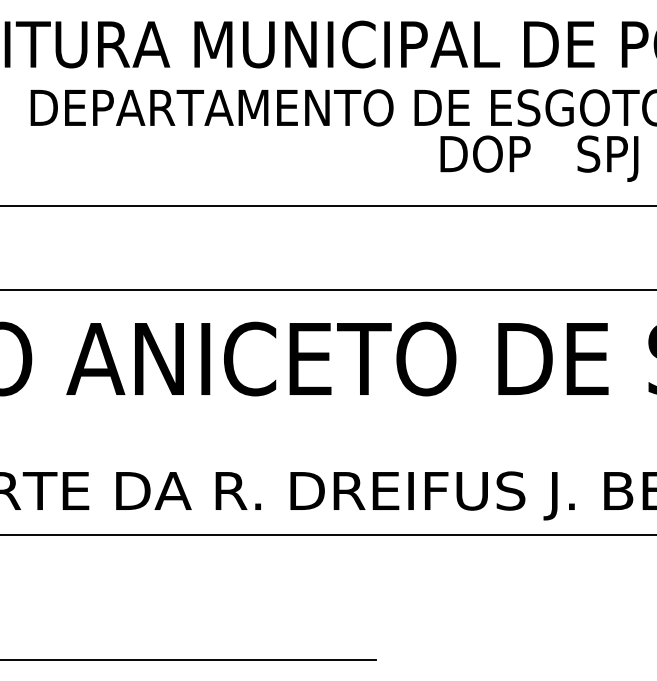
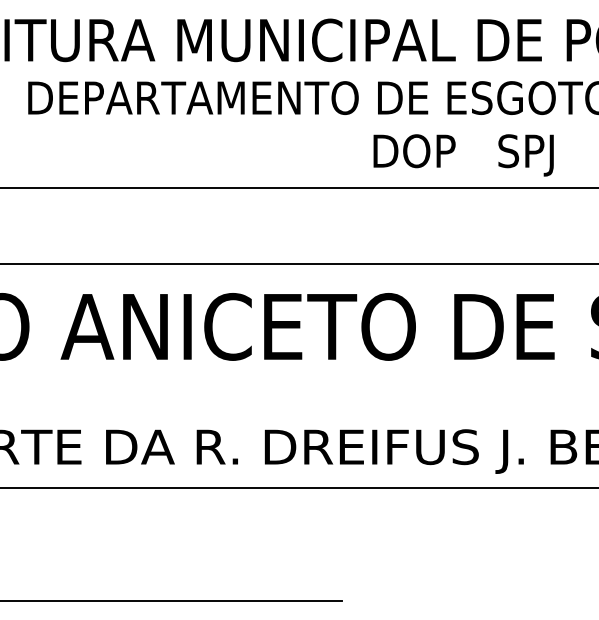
text: (539, 158) -> (463, 155), moved

